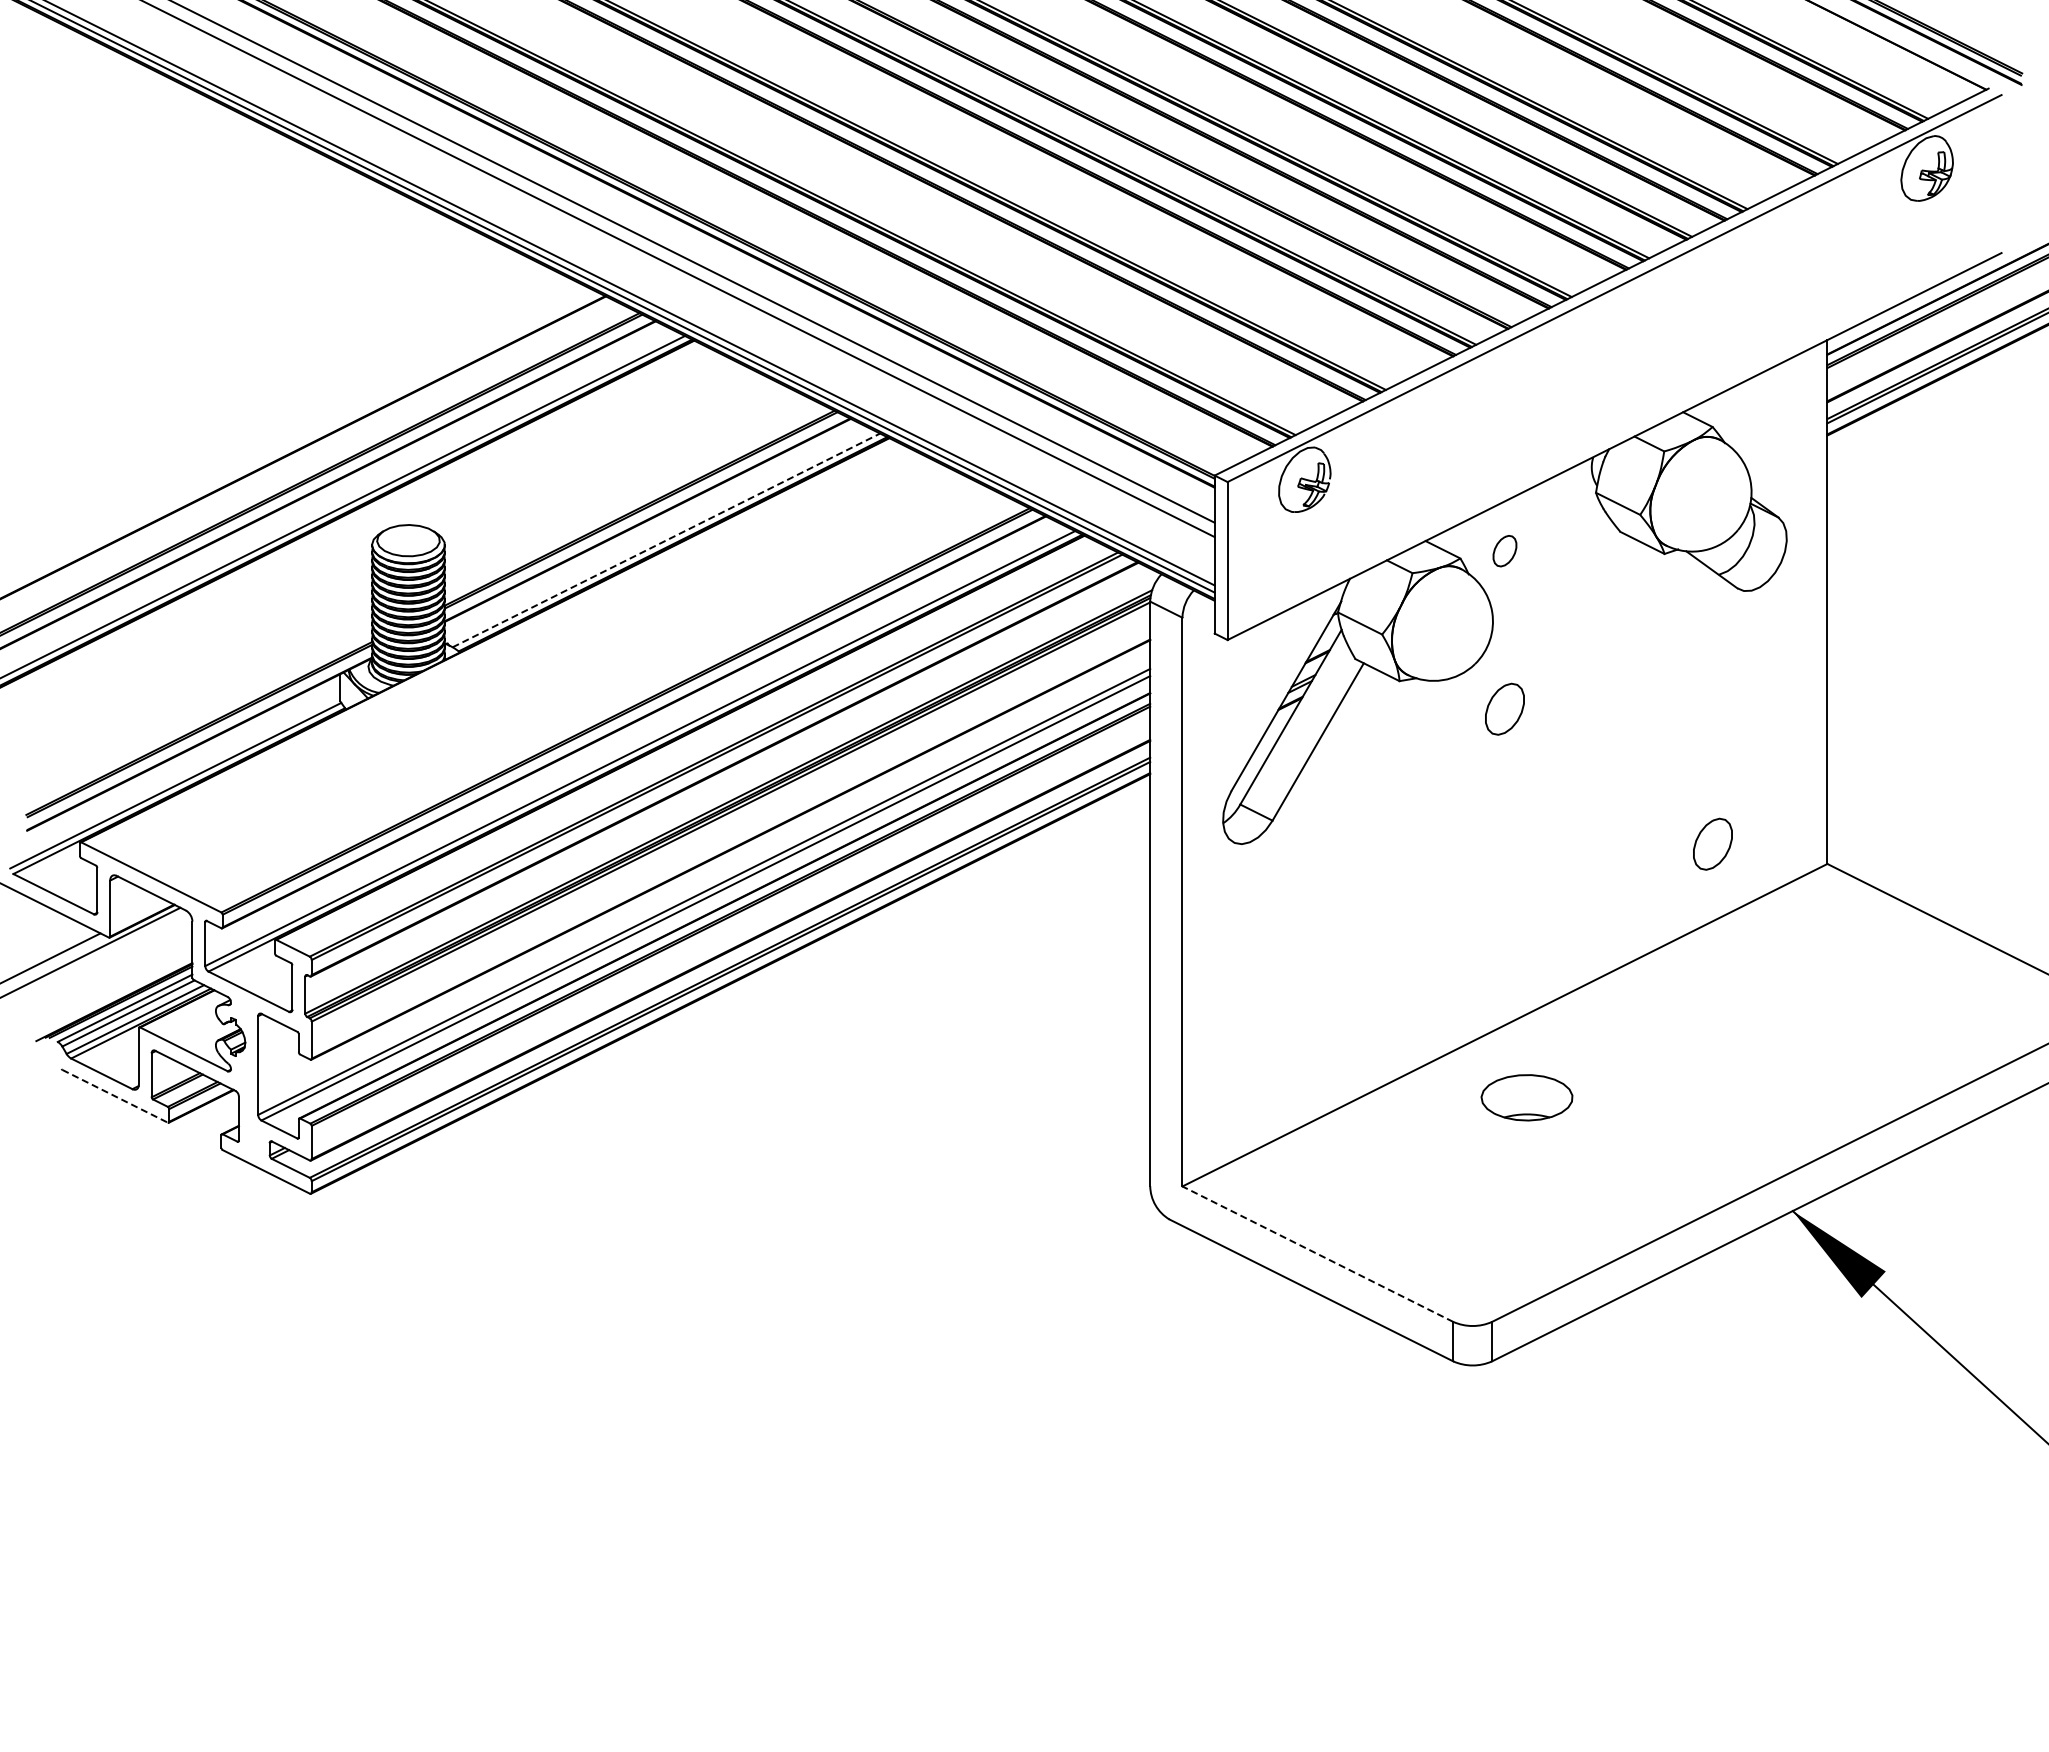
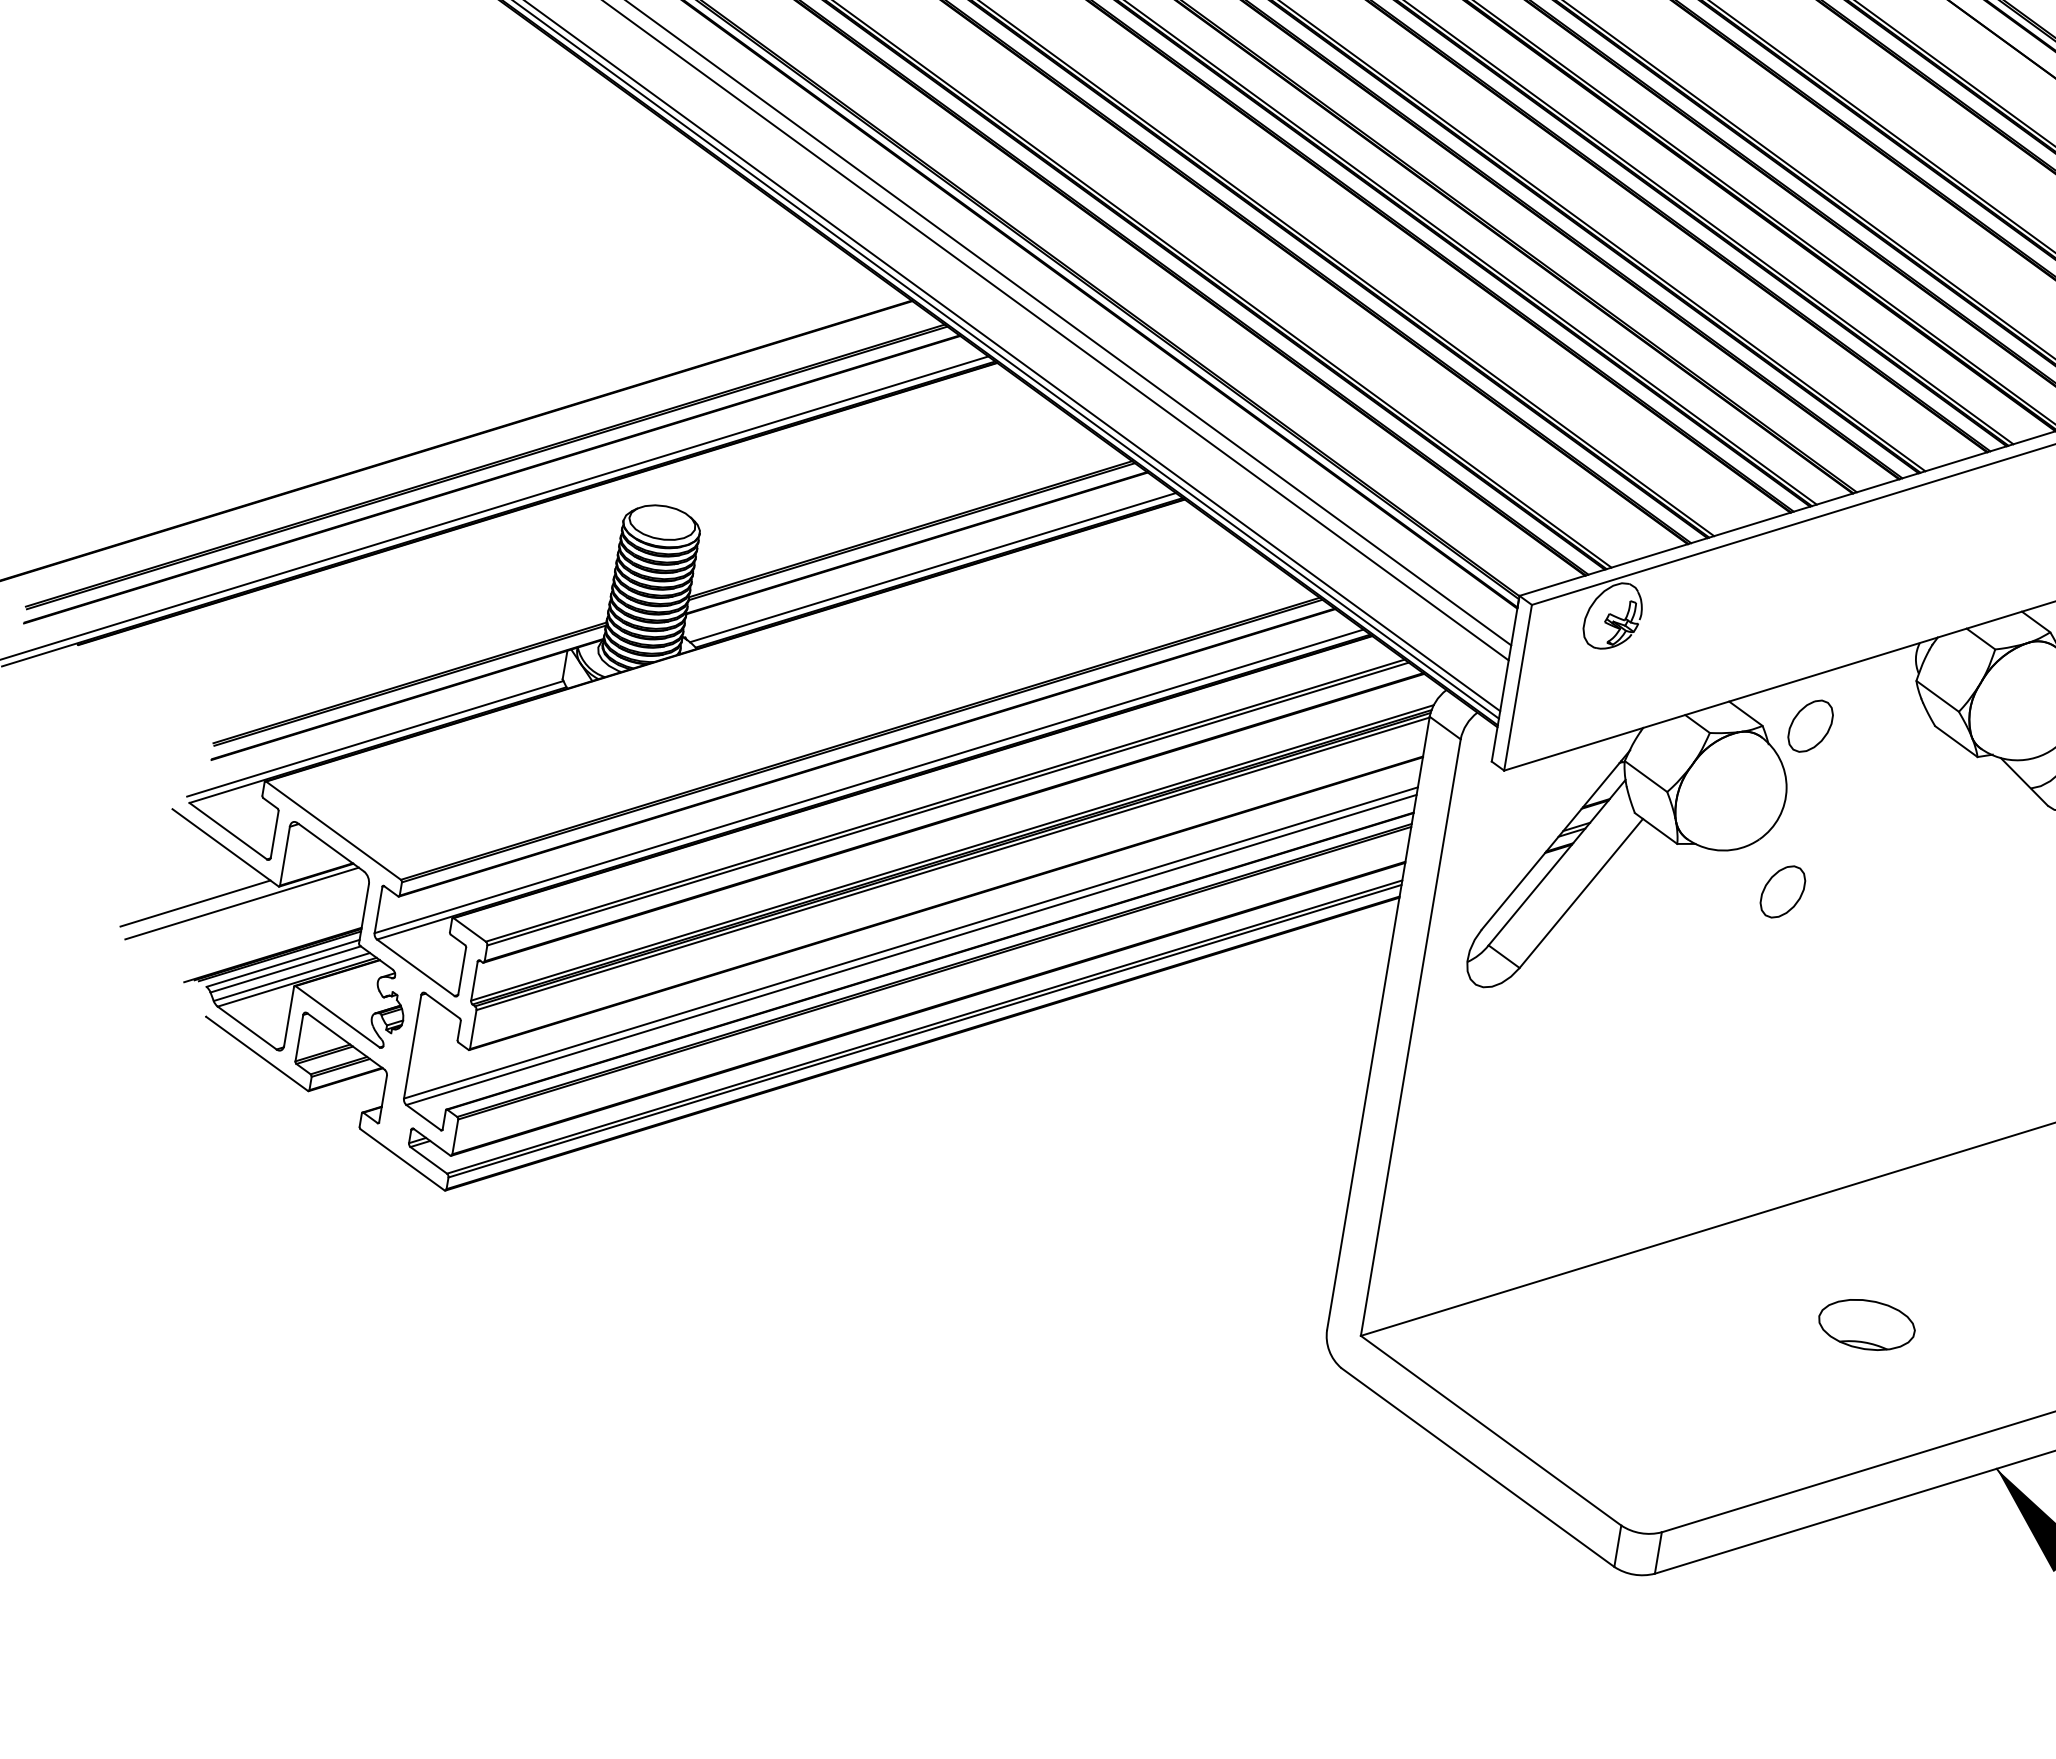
line: (666, 540) -> (933, 567), dashed -> solid
part: (1504, 550) -> (1810, 725), size x1.67
part: (1712, 843) -> (1977, 1069), removed
line: (115, 1096) -> (257, 1054), dashed -> solid
part: (1526, 1097) -> (1866, 1324), moved
line: (1317, 1253) -> (1490, 1429), dashed -> solid

